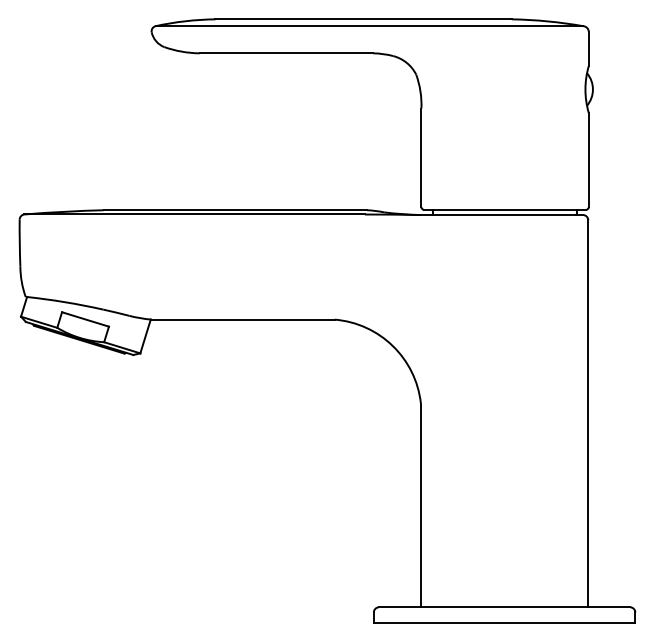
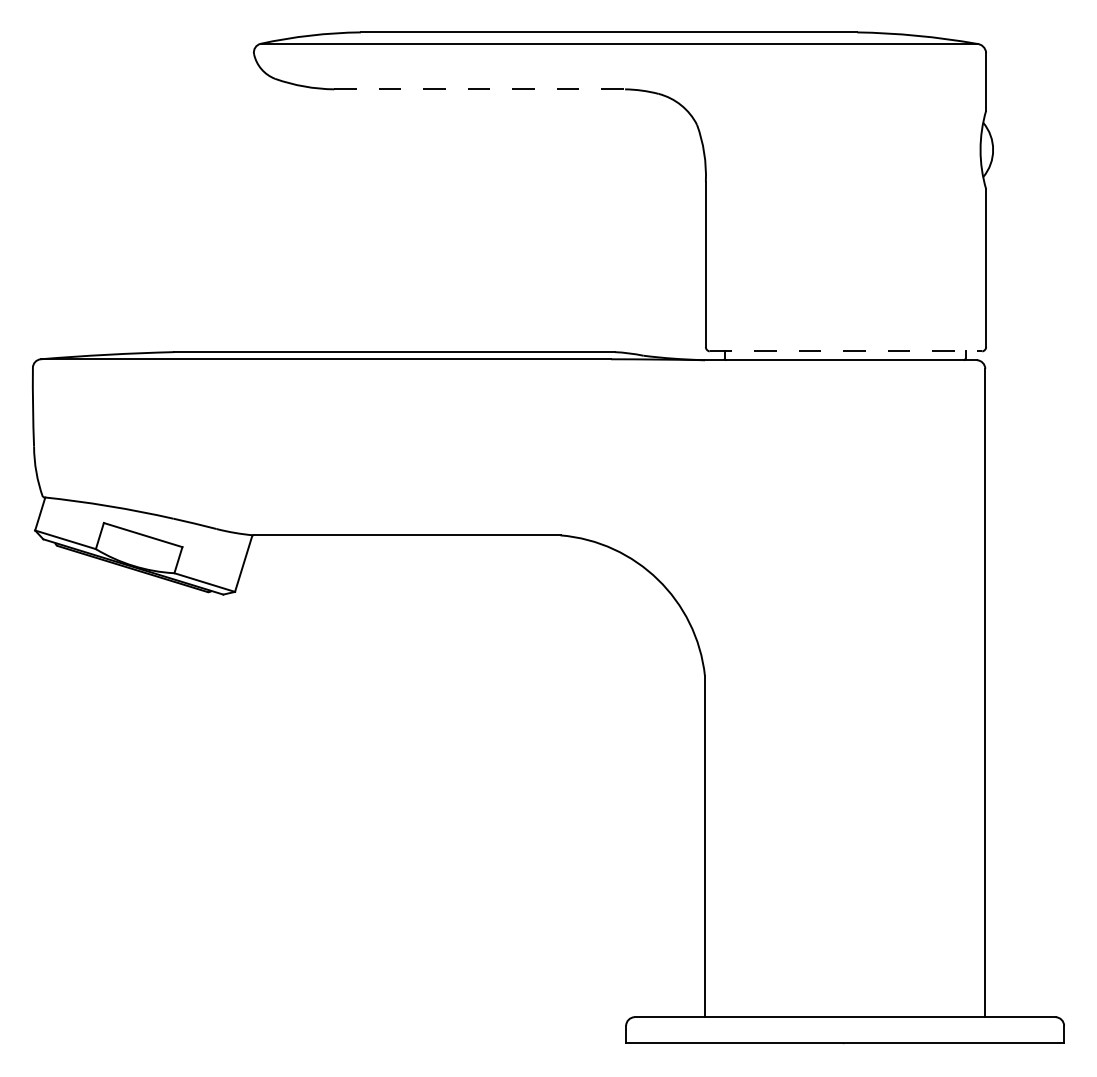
line: (286, 53) -> (479, 89), solid -> dashed
line: (505, 209) -> (846, 350), solid -> dashed

